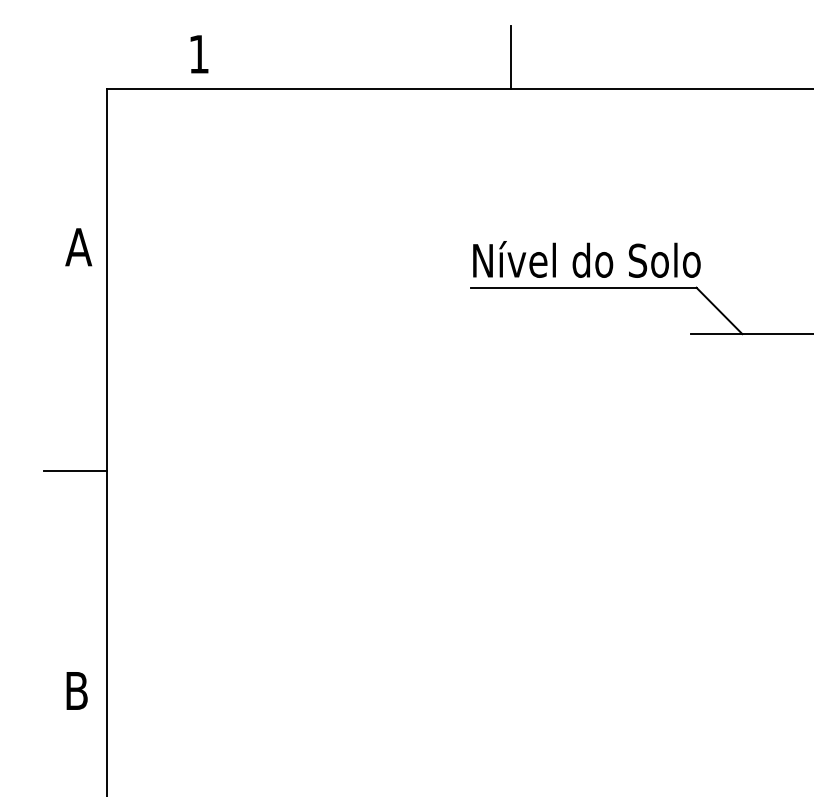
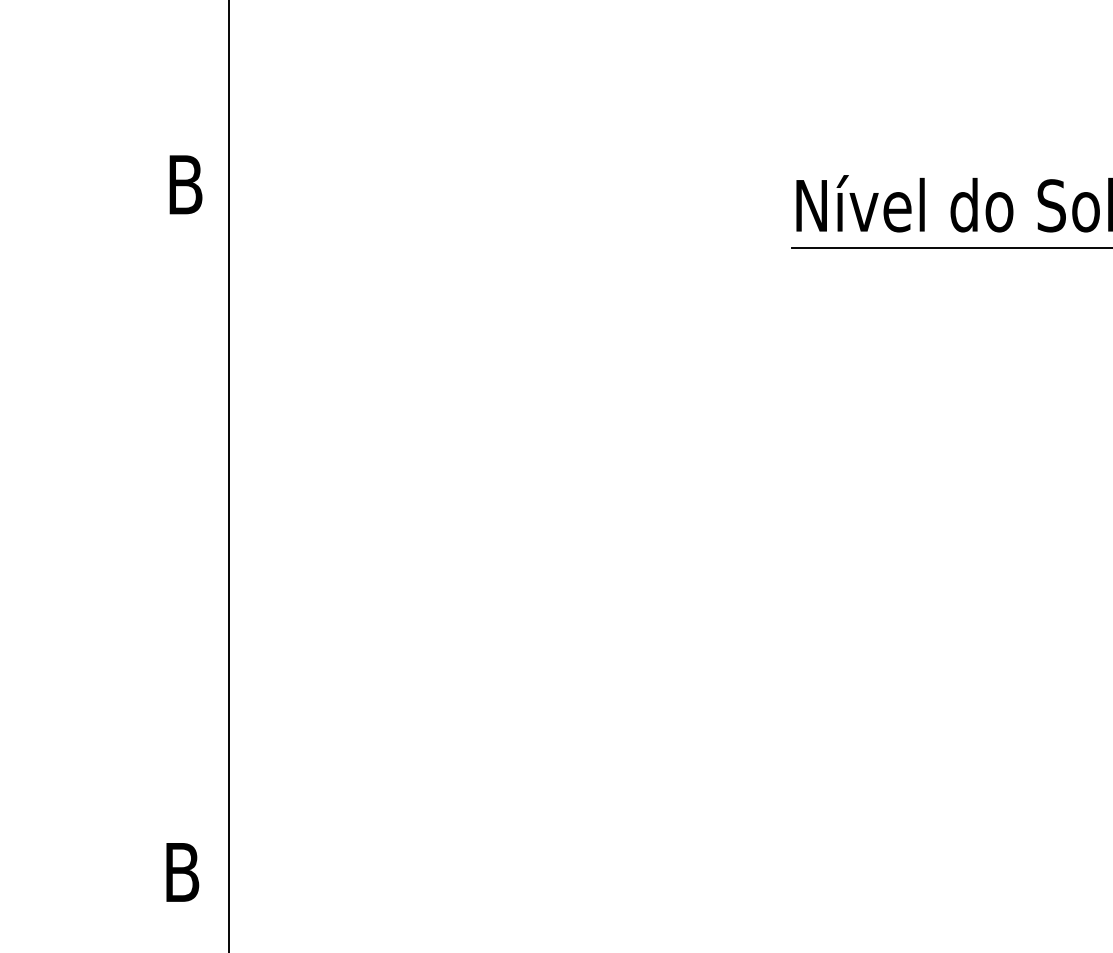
text: (78, 247) -> (184, 185), A -> B
line: (75, 470) -> (180, 530), removed

